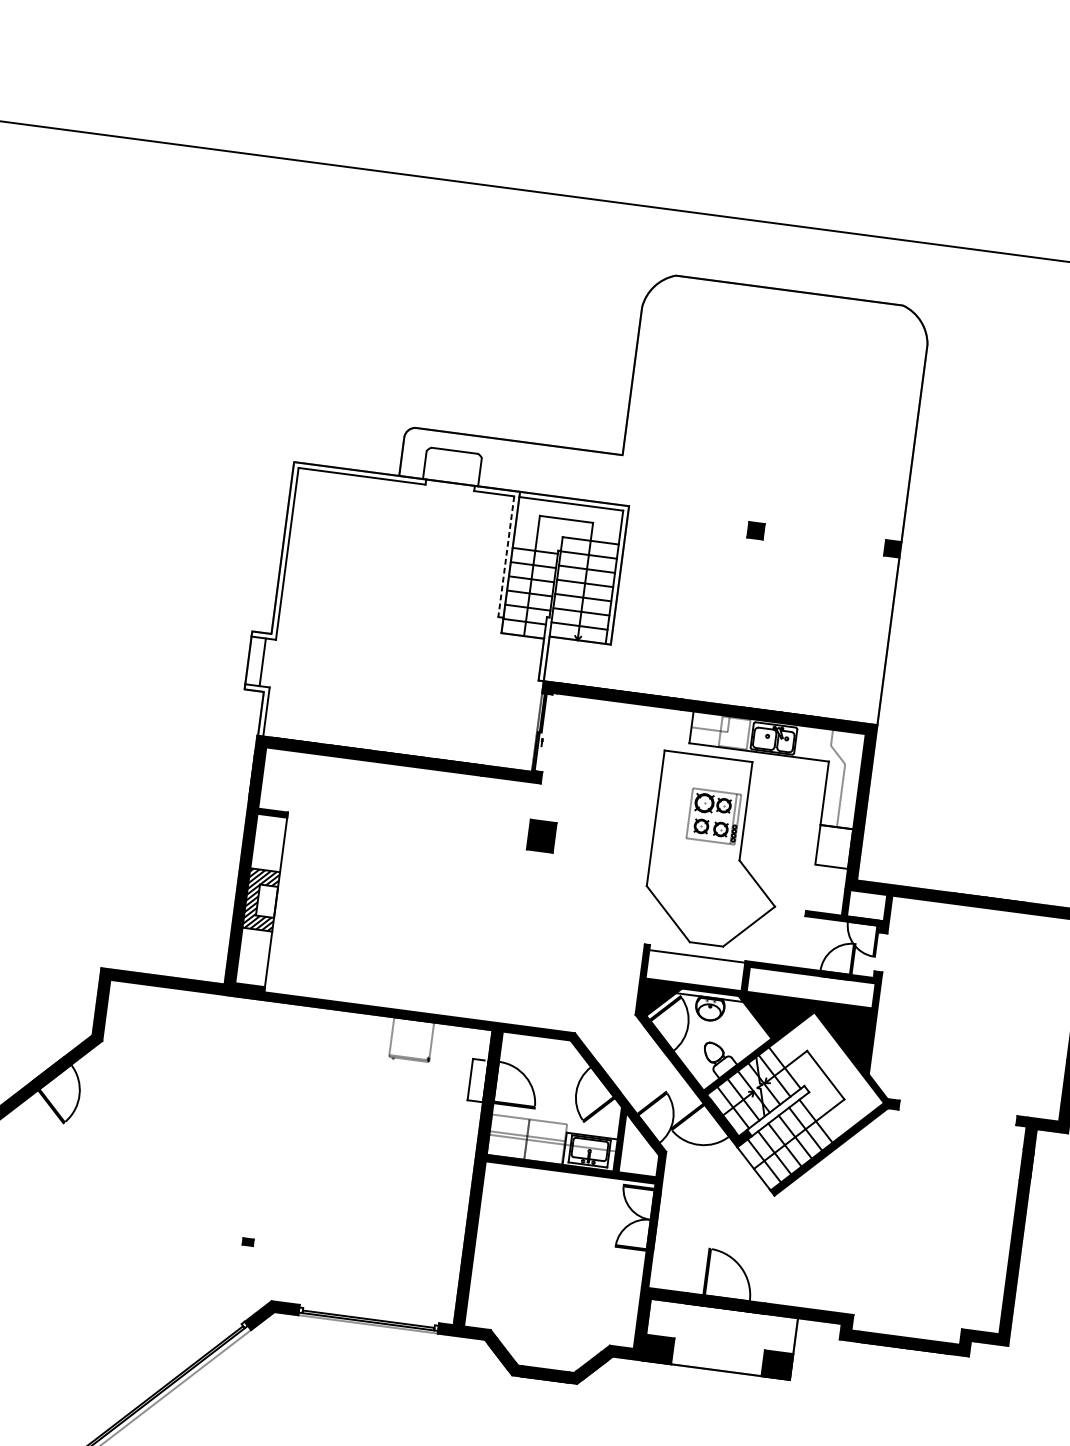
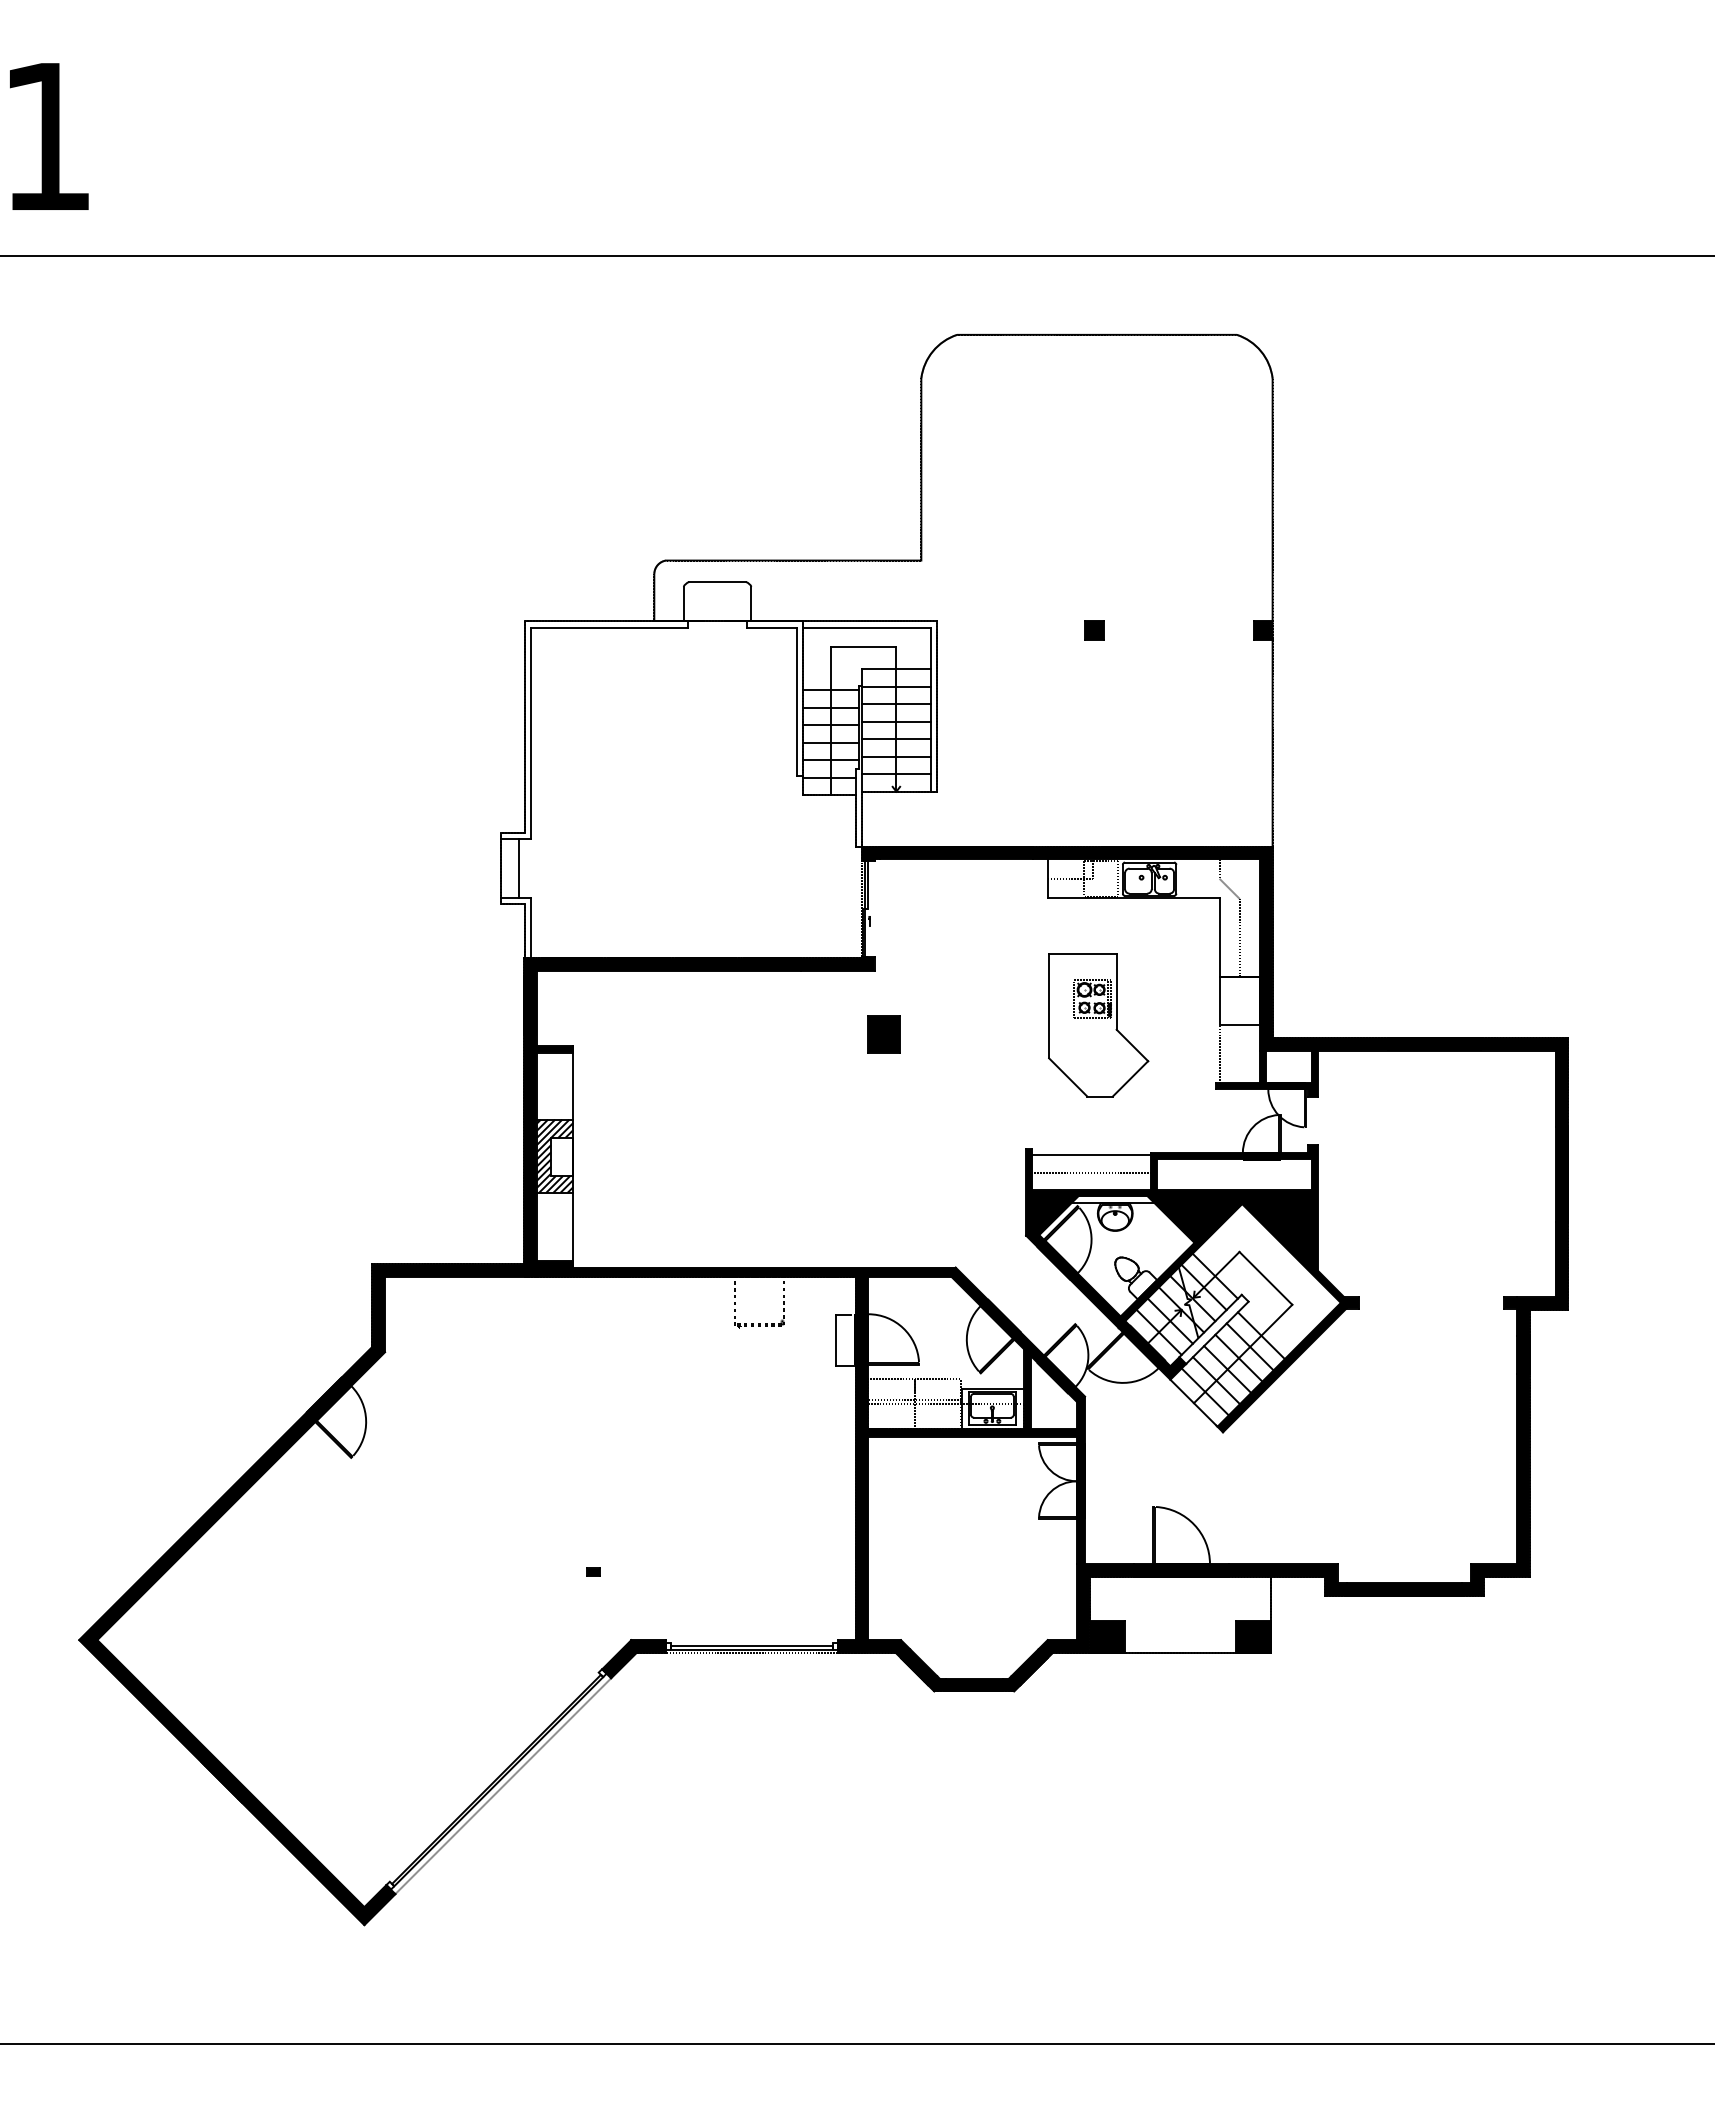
line: (506, 557) -> (796, 702), dashed -> solid
part: (716, 851) -> (1098, 1025), size x0.62
line: (812, 887) -> (1219, 1053), added
line: (695, 970) -> (1091, 1172), added

